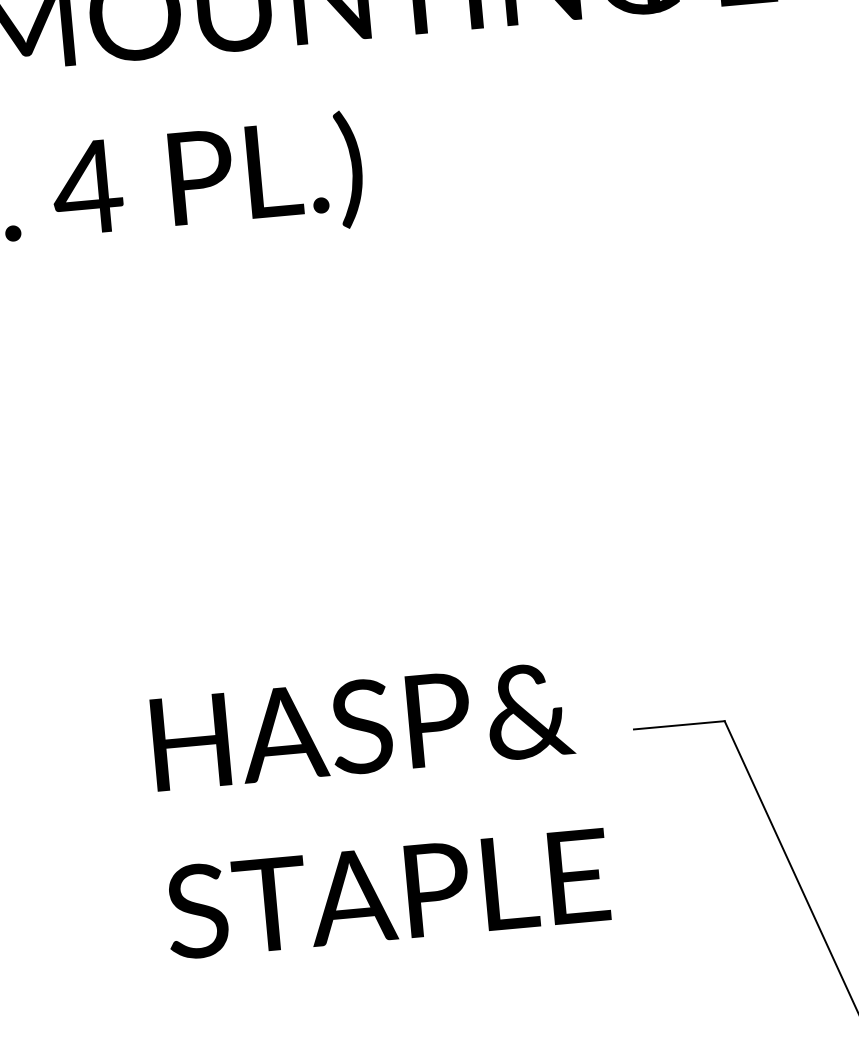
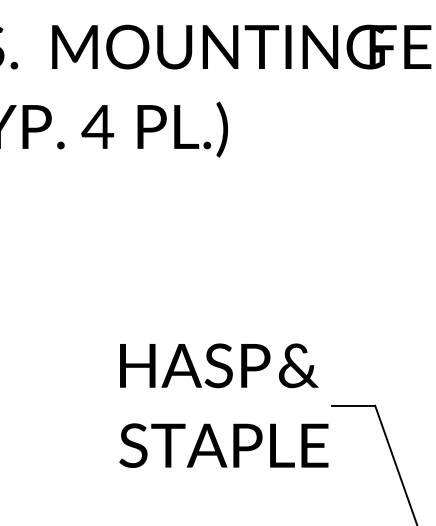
text: (378, 809) -> (223, 405), moved

